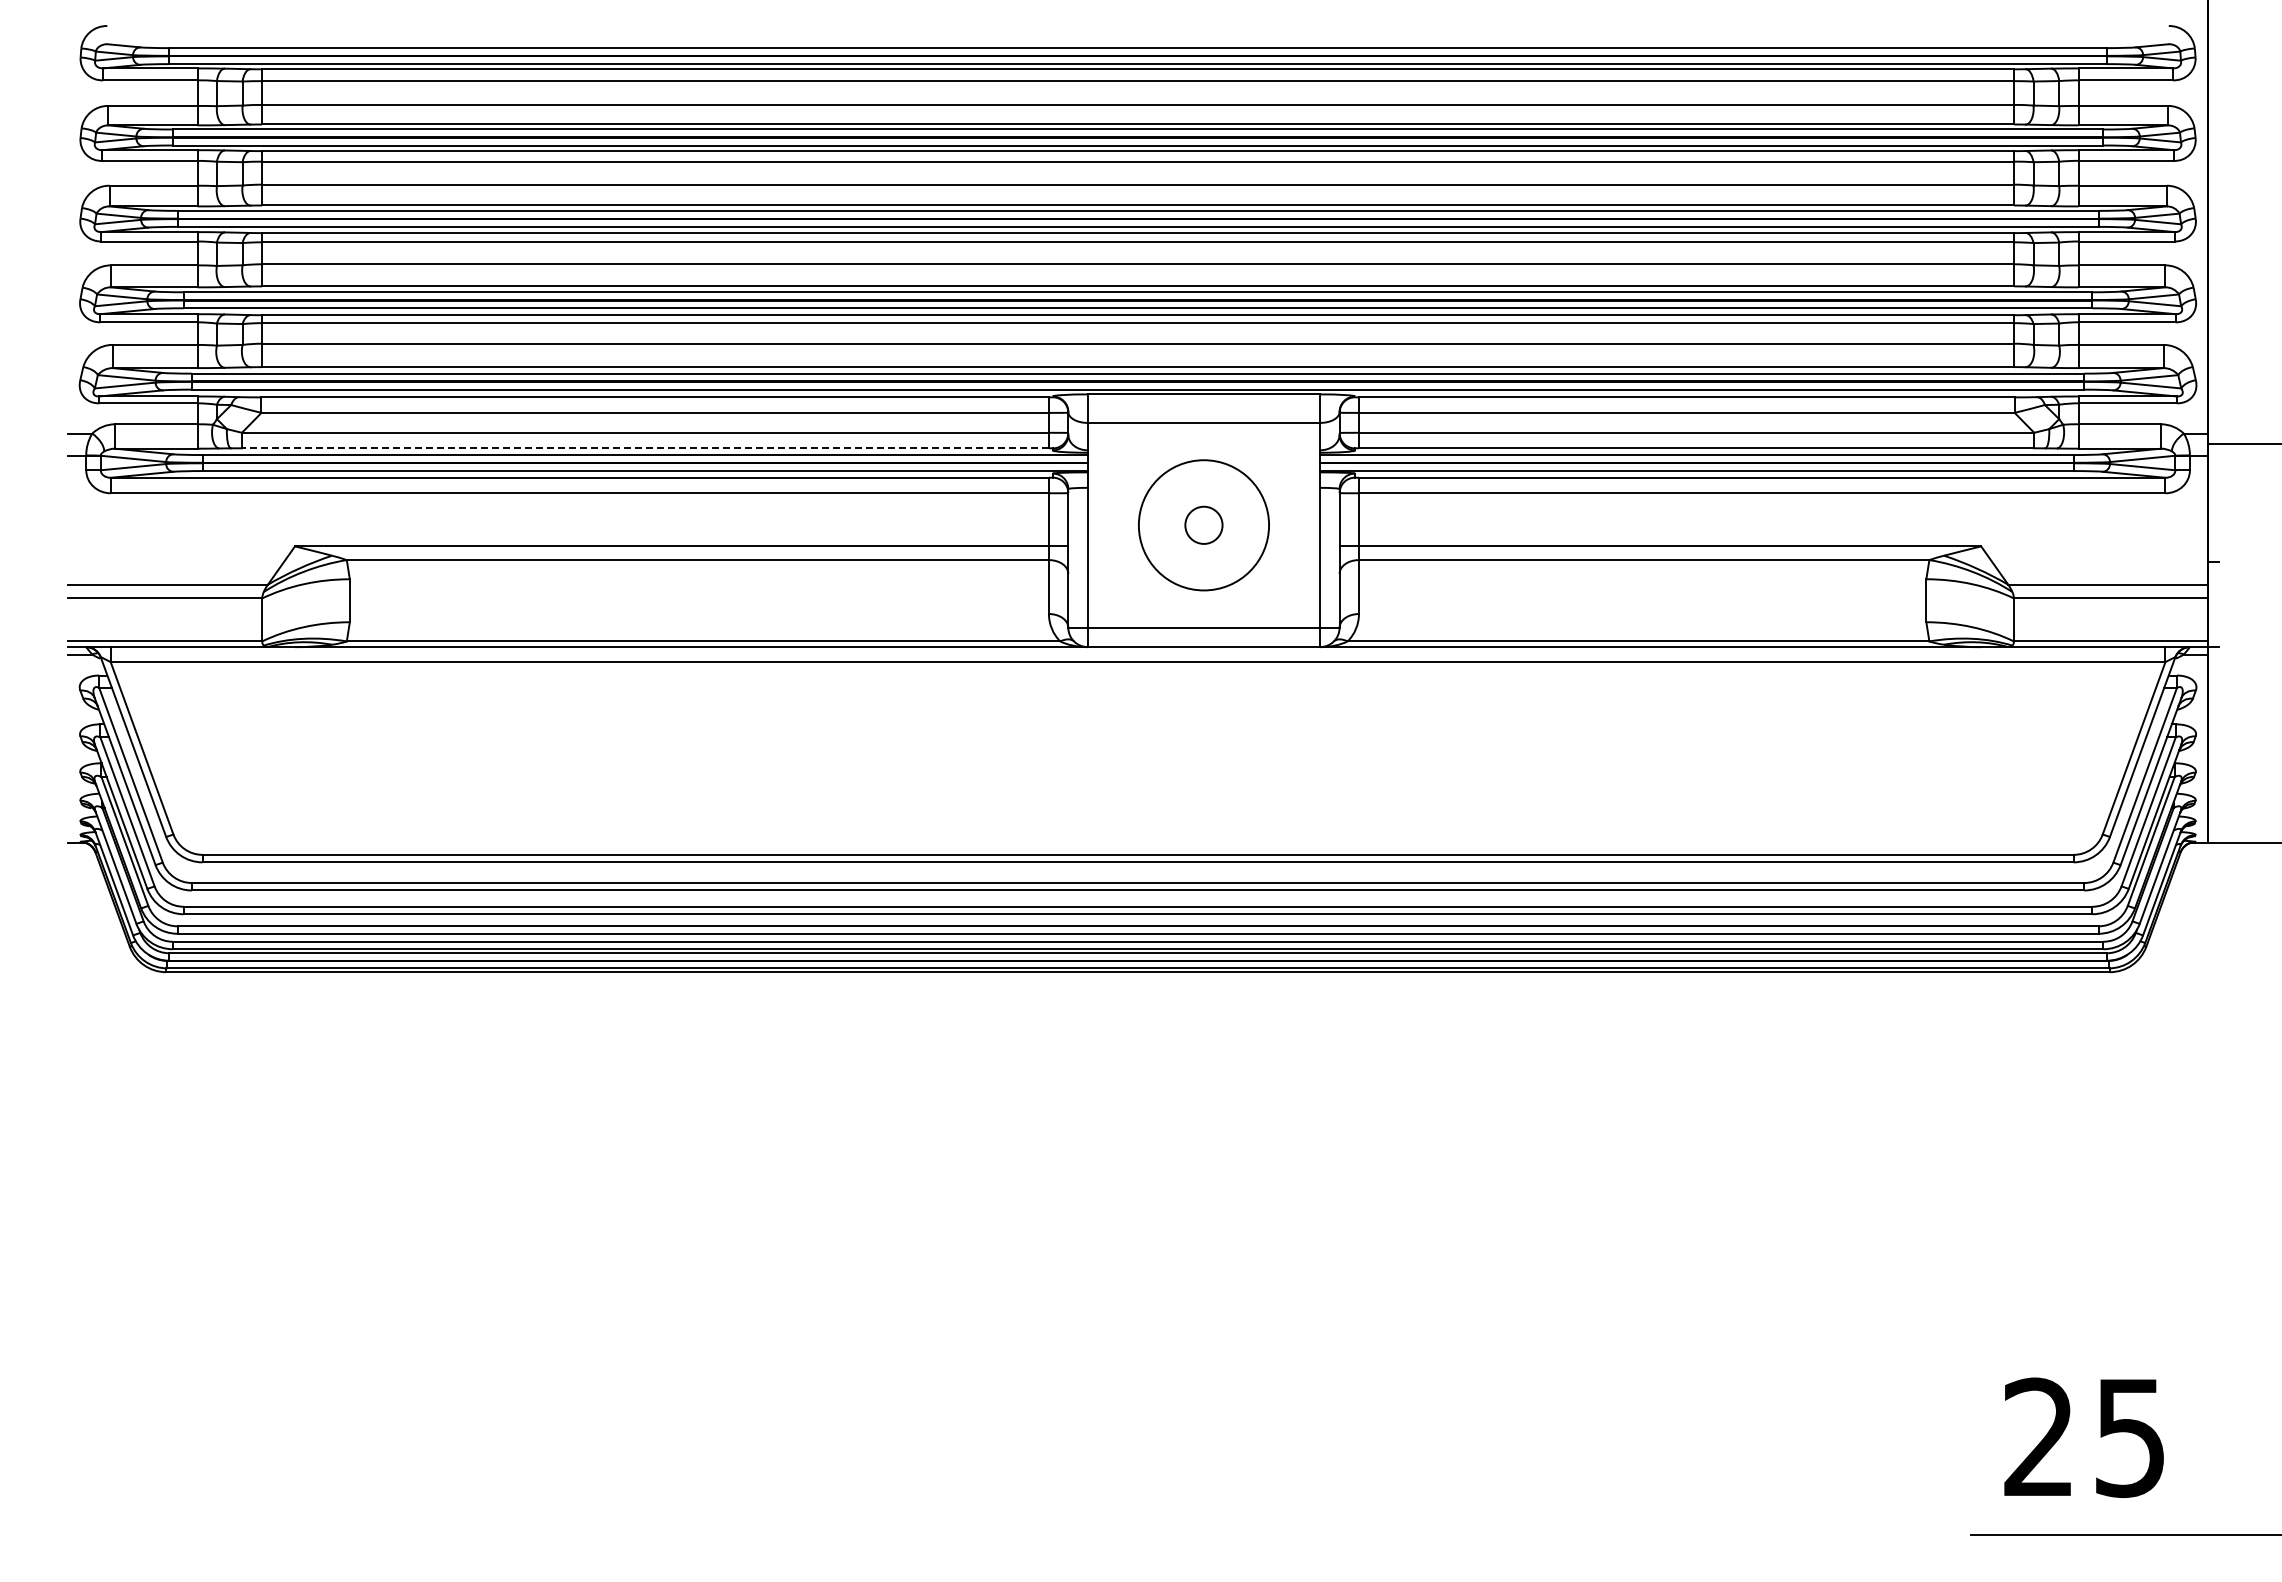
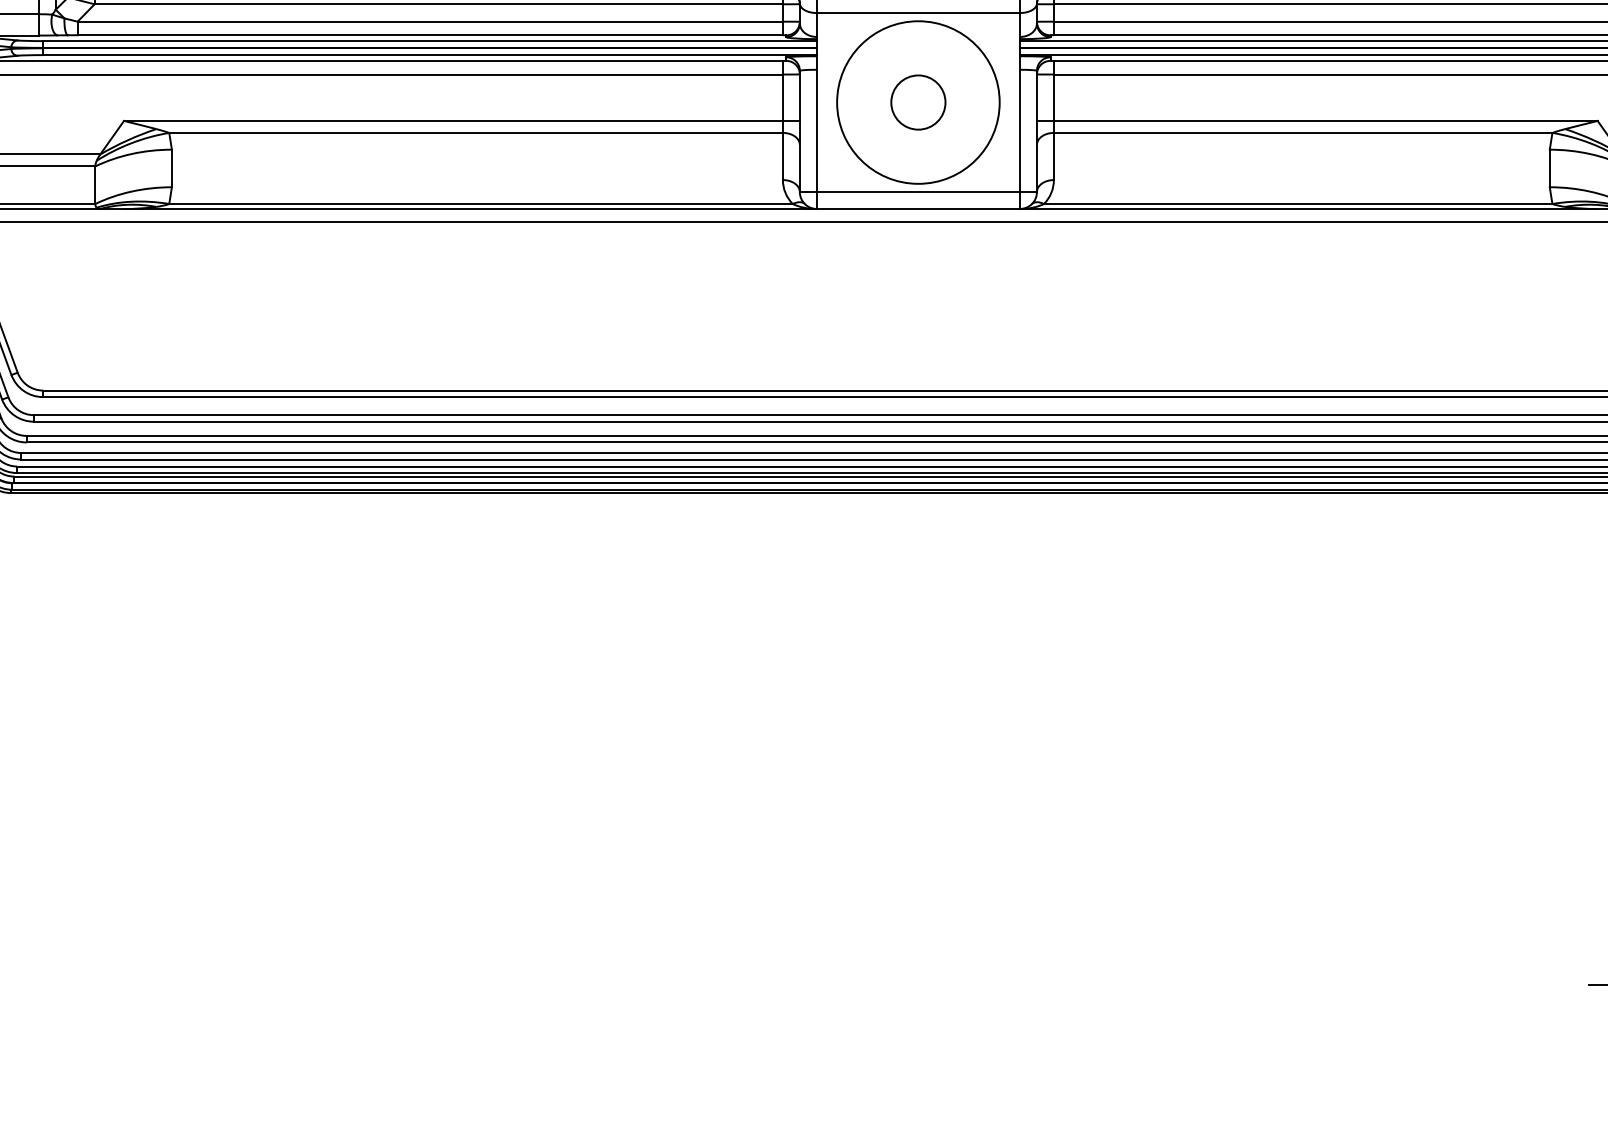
line: (644, 448) -> (429, 35), dashed -> solid
circle: (1203, 525) -> (918, 102), size x1.43
circle: (1203, 525) -> (918, 102), size x1.67

